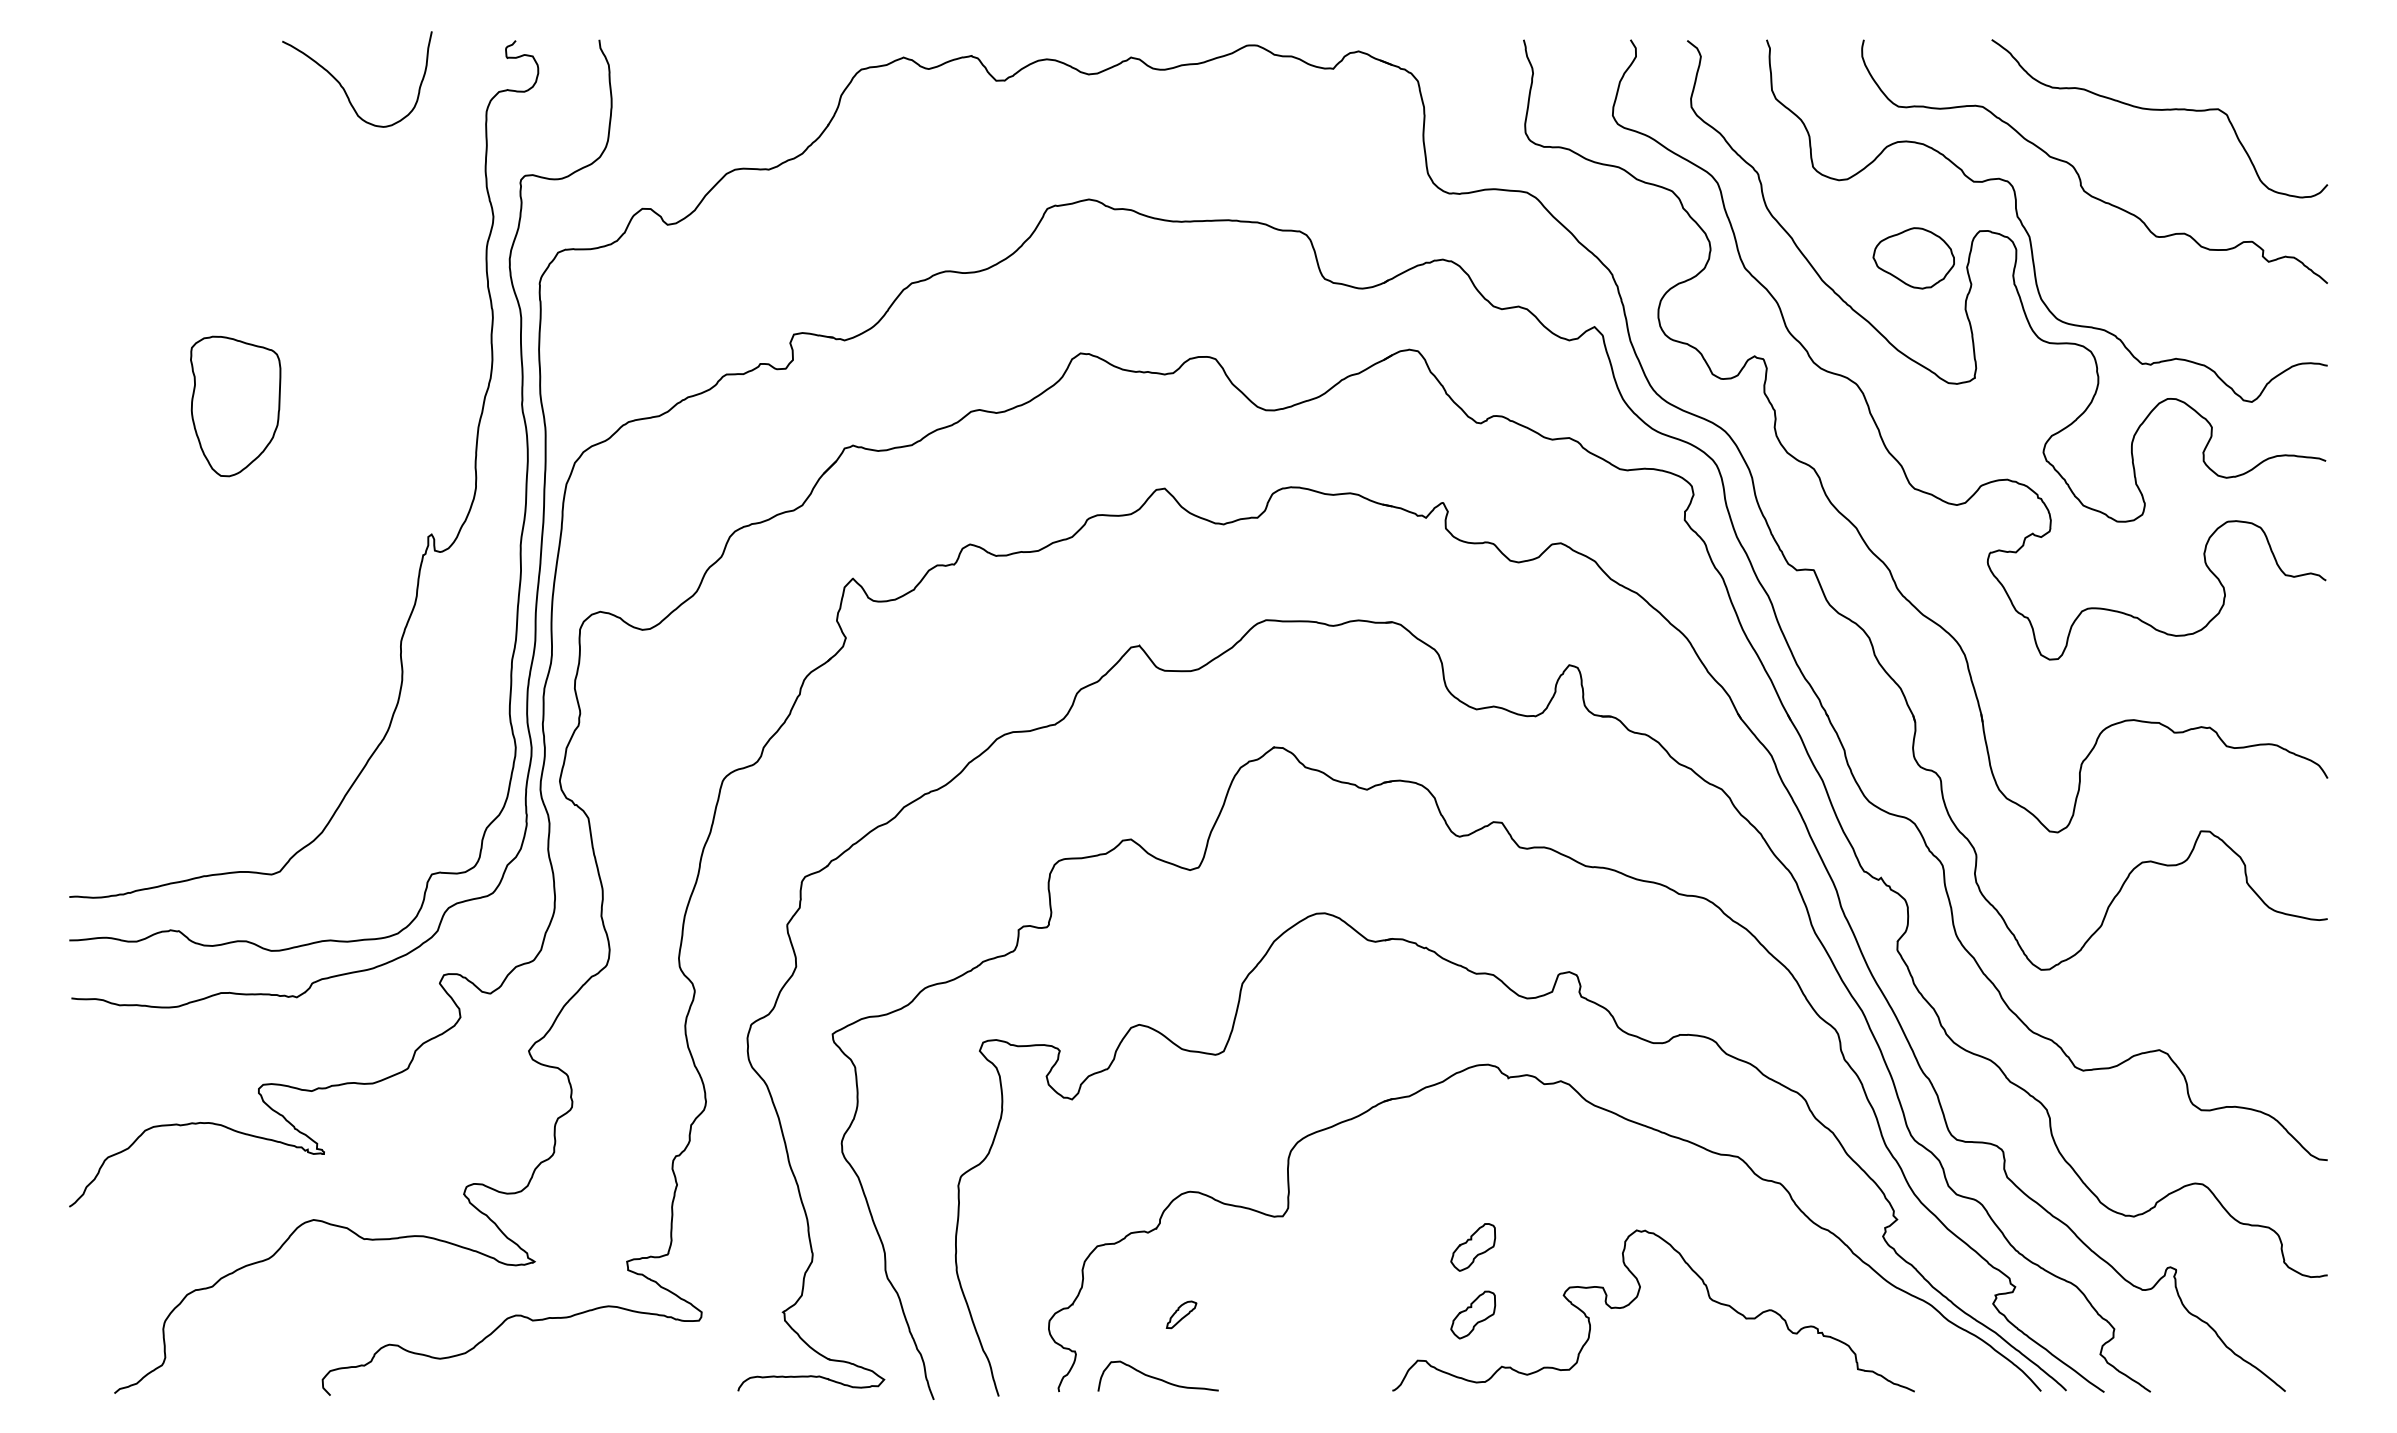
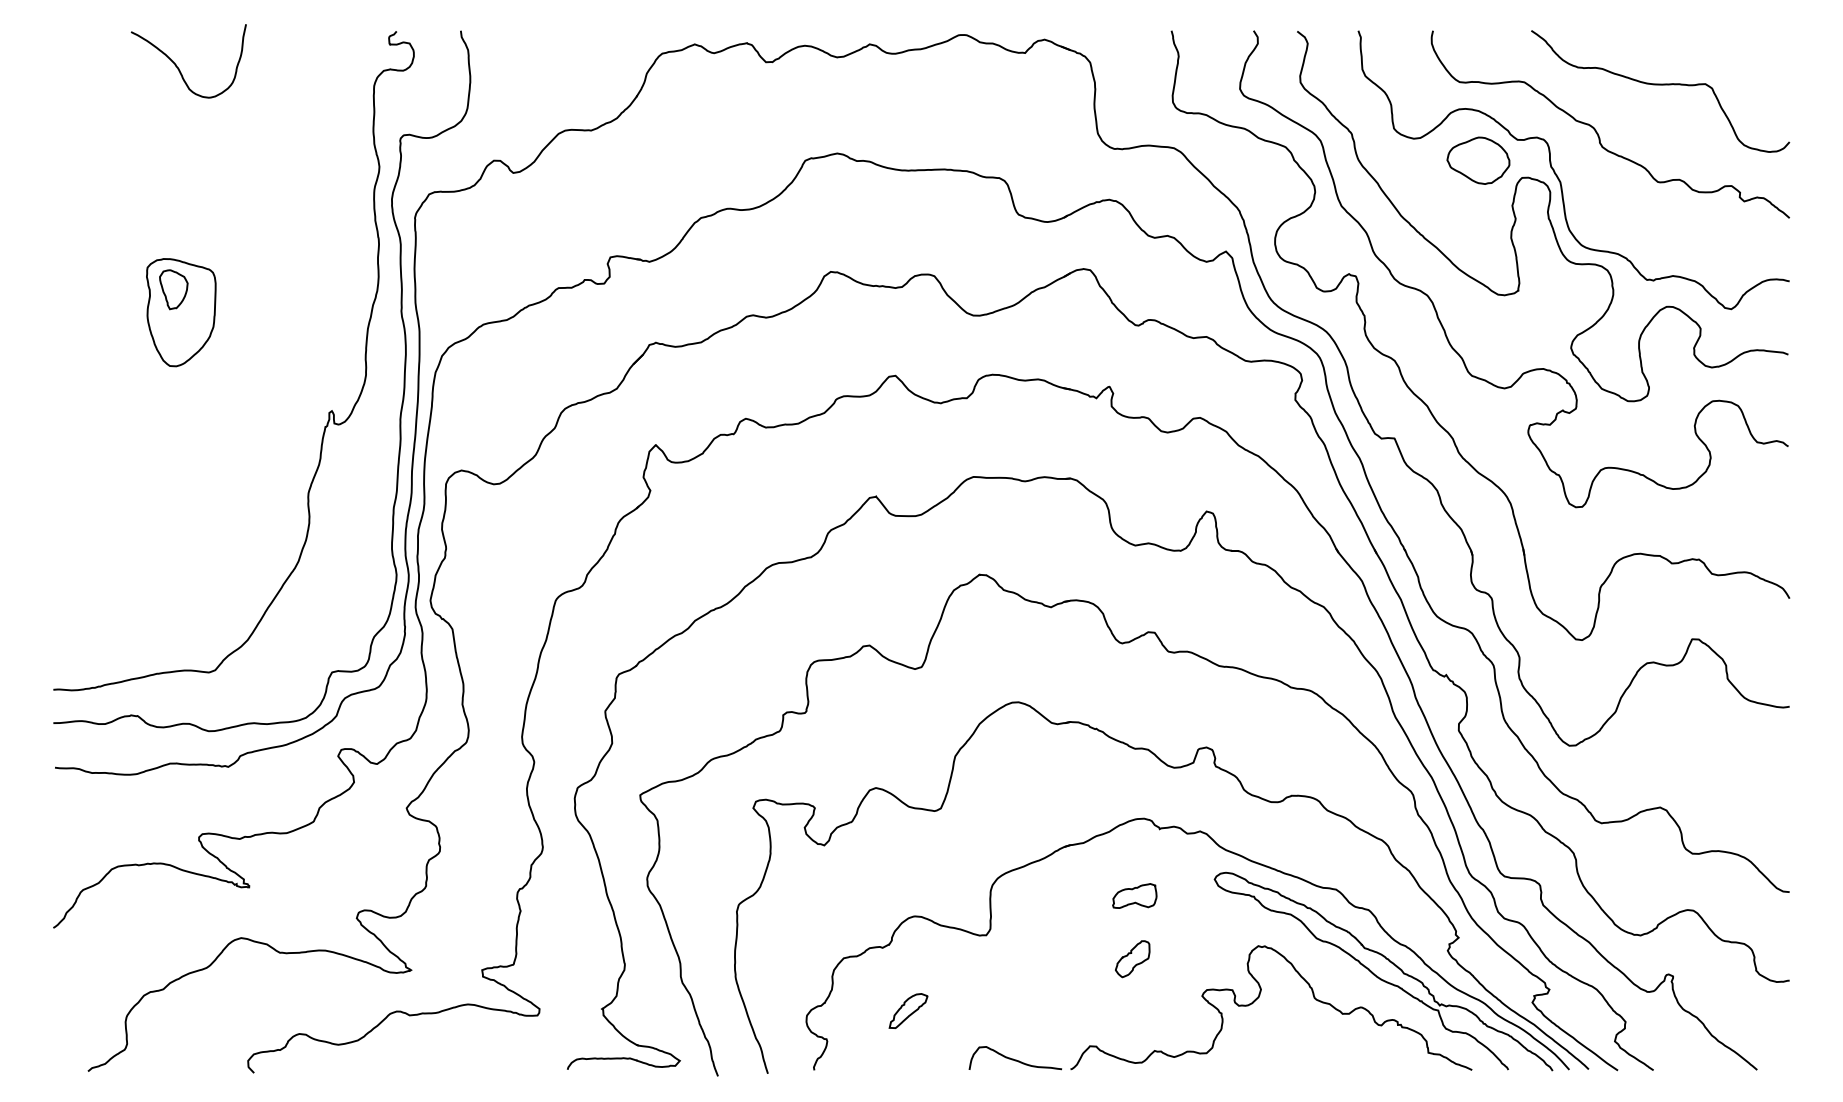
curve: (345, 88) -> (179, 68), moved
part: (1913, 258) -> (1478, 160), moved
part: (225, 376) -> (173, 289), added
part: (1475, 1164) -> (1134, 895), added
curve: (1795, 1271) -> (1380, 977), added
part: (1181, 1314) -> (908, 1010), size x1.67
part: (1472, 1315) -> (1132, 1011), removed
curve: (1158, 1377) -> (1015, 1059), moved

